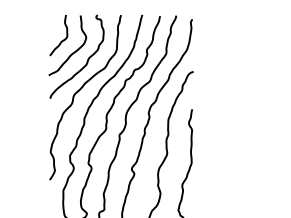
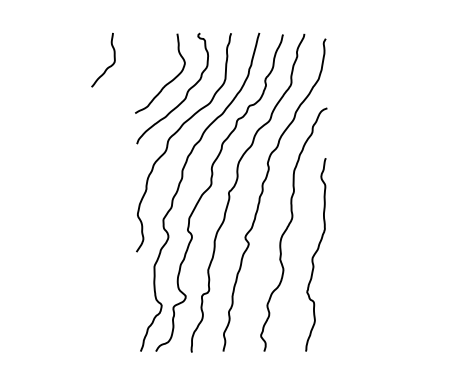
curve: (62, 40) -> (108, 66), moved

